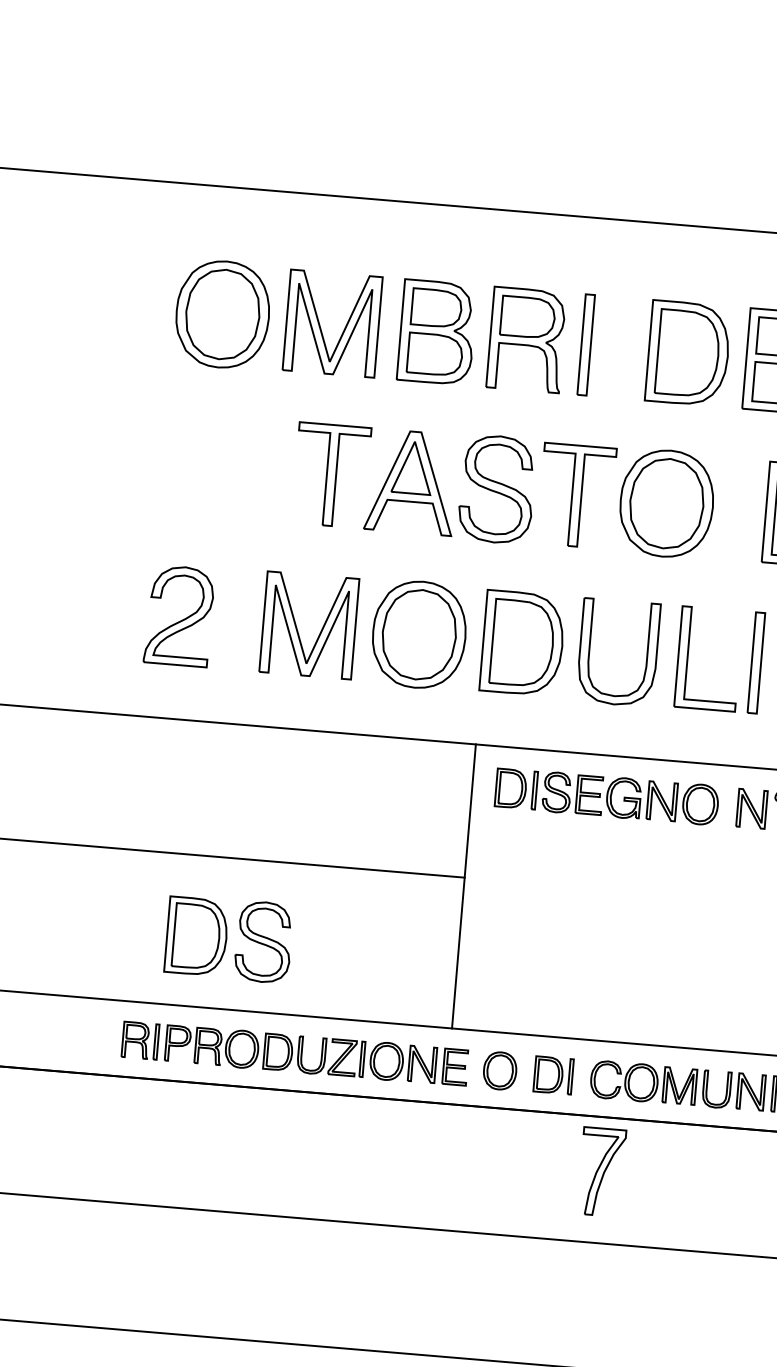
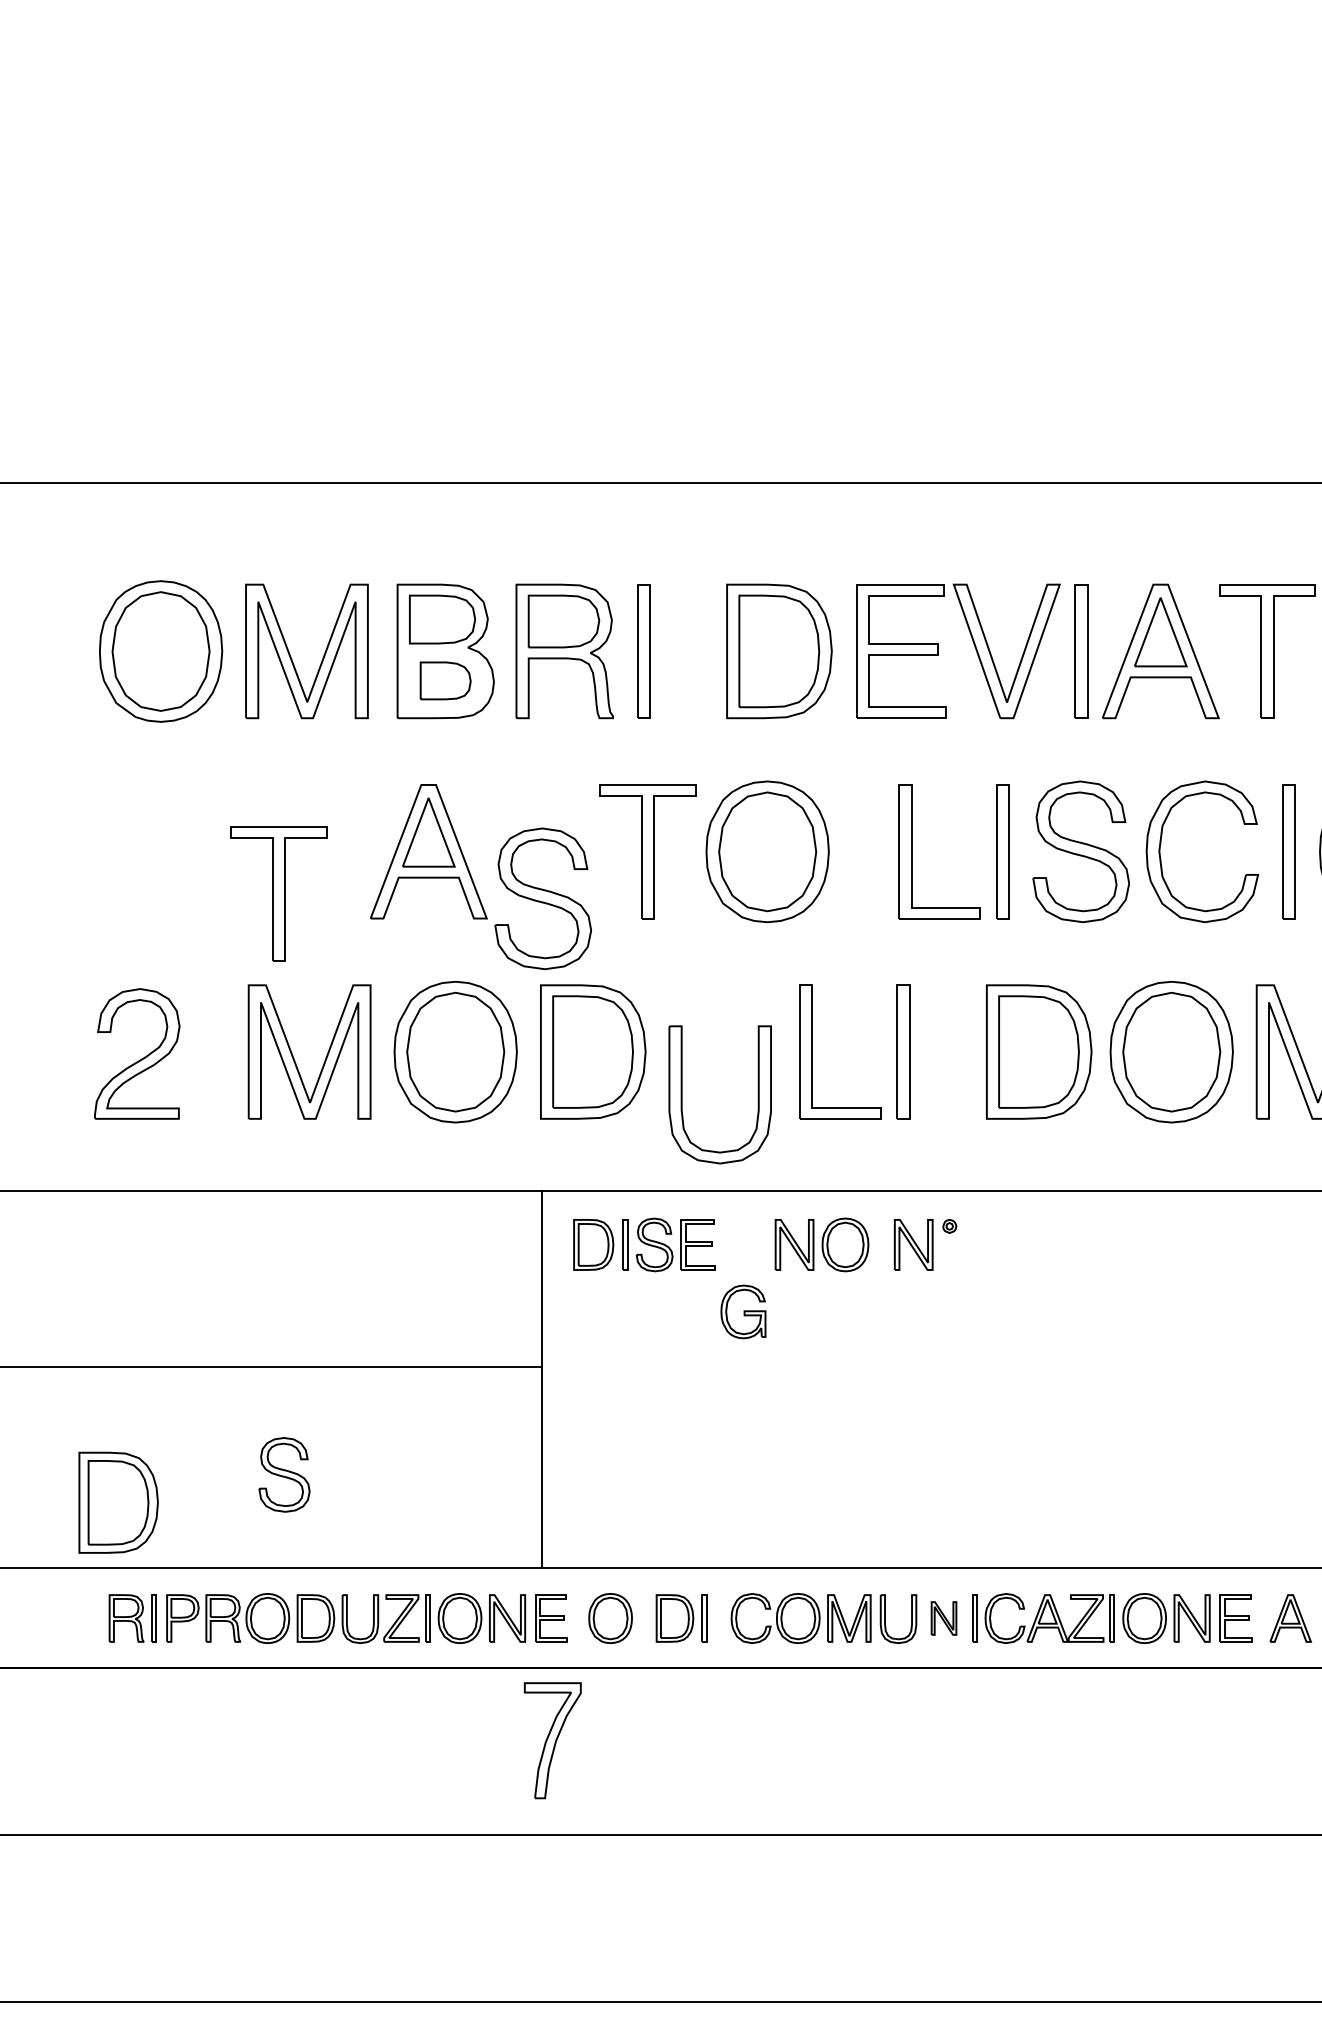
part: (435, 354) -> (445, 680), size x0.7
part: (330, 475) -> (278, 893), moved
part: (497, 489) -> (543, 898), moved
part: (589, 650) -> (682, 1094), moved
part: (623, 797) -> (743, 1311), moved
part: (196, 936) -> (118, 1502), moved
part: (263, 941) -> (284, 1474), size x0.7
part: (750, 1091) -> (943, 1618), size x0.7
part: (601, 1171) -> (552, 1740), moved

